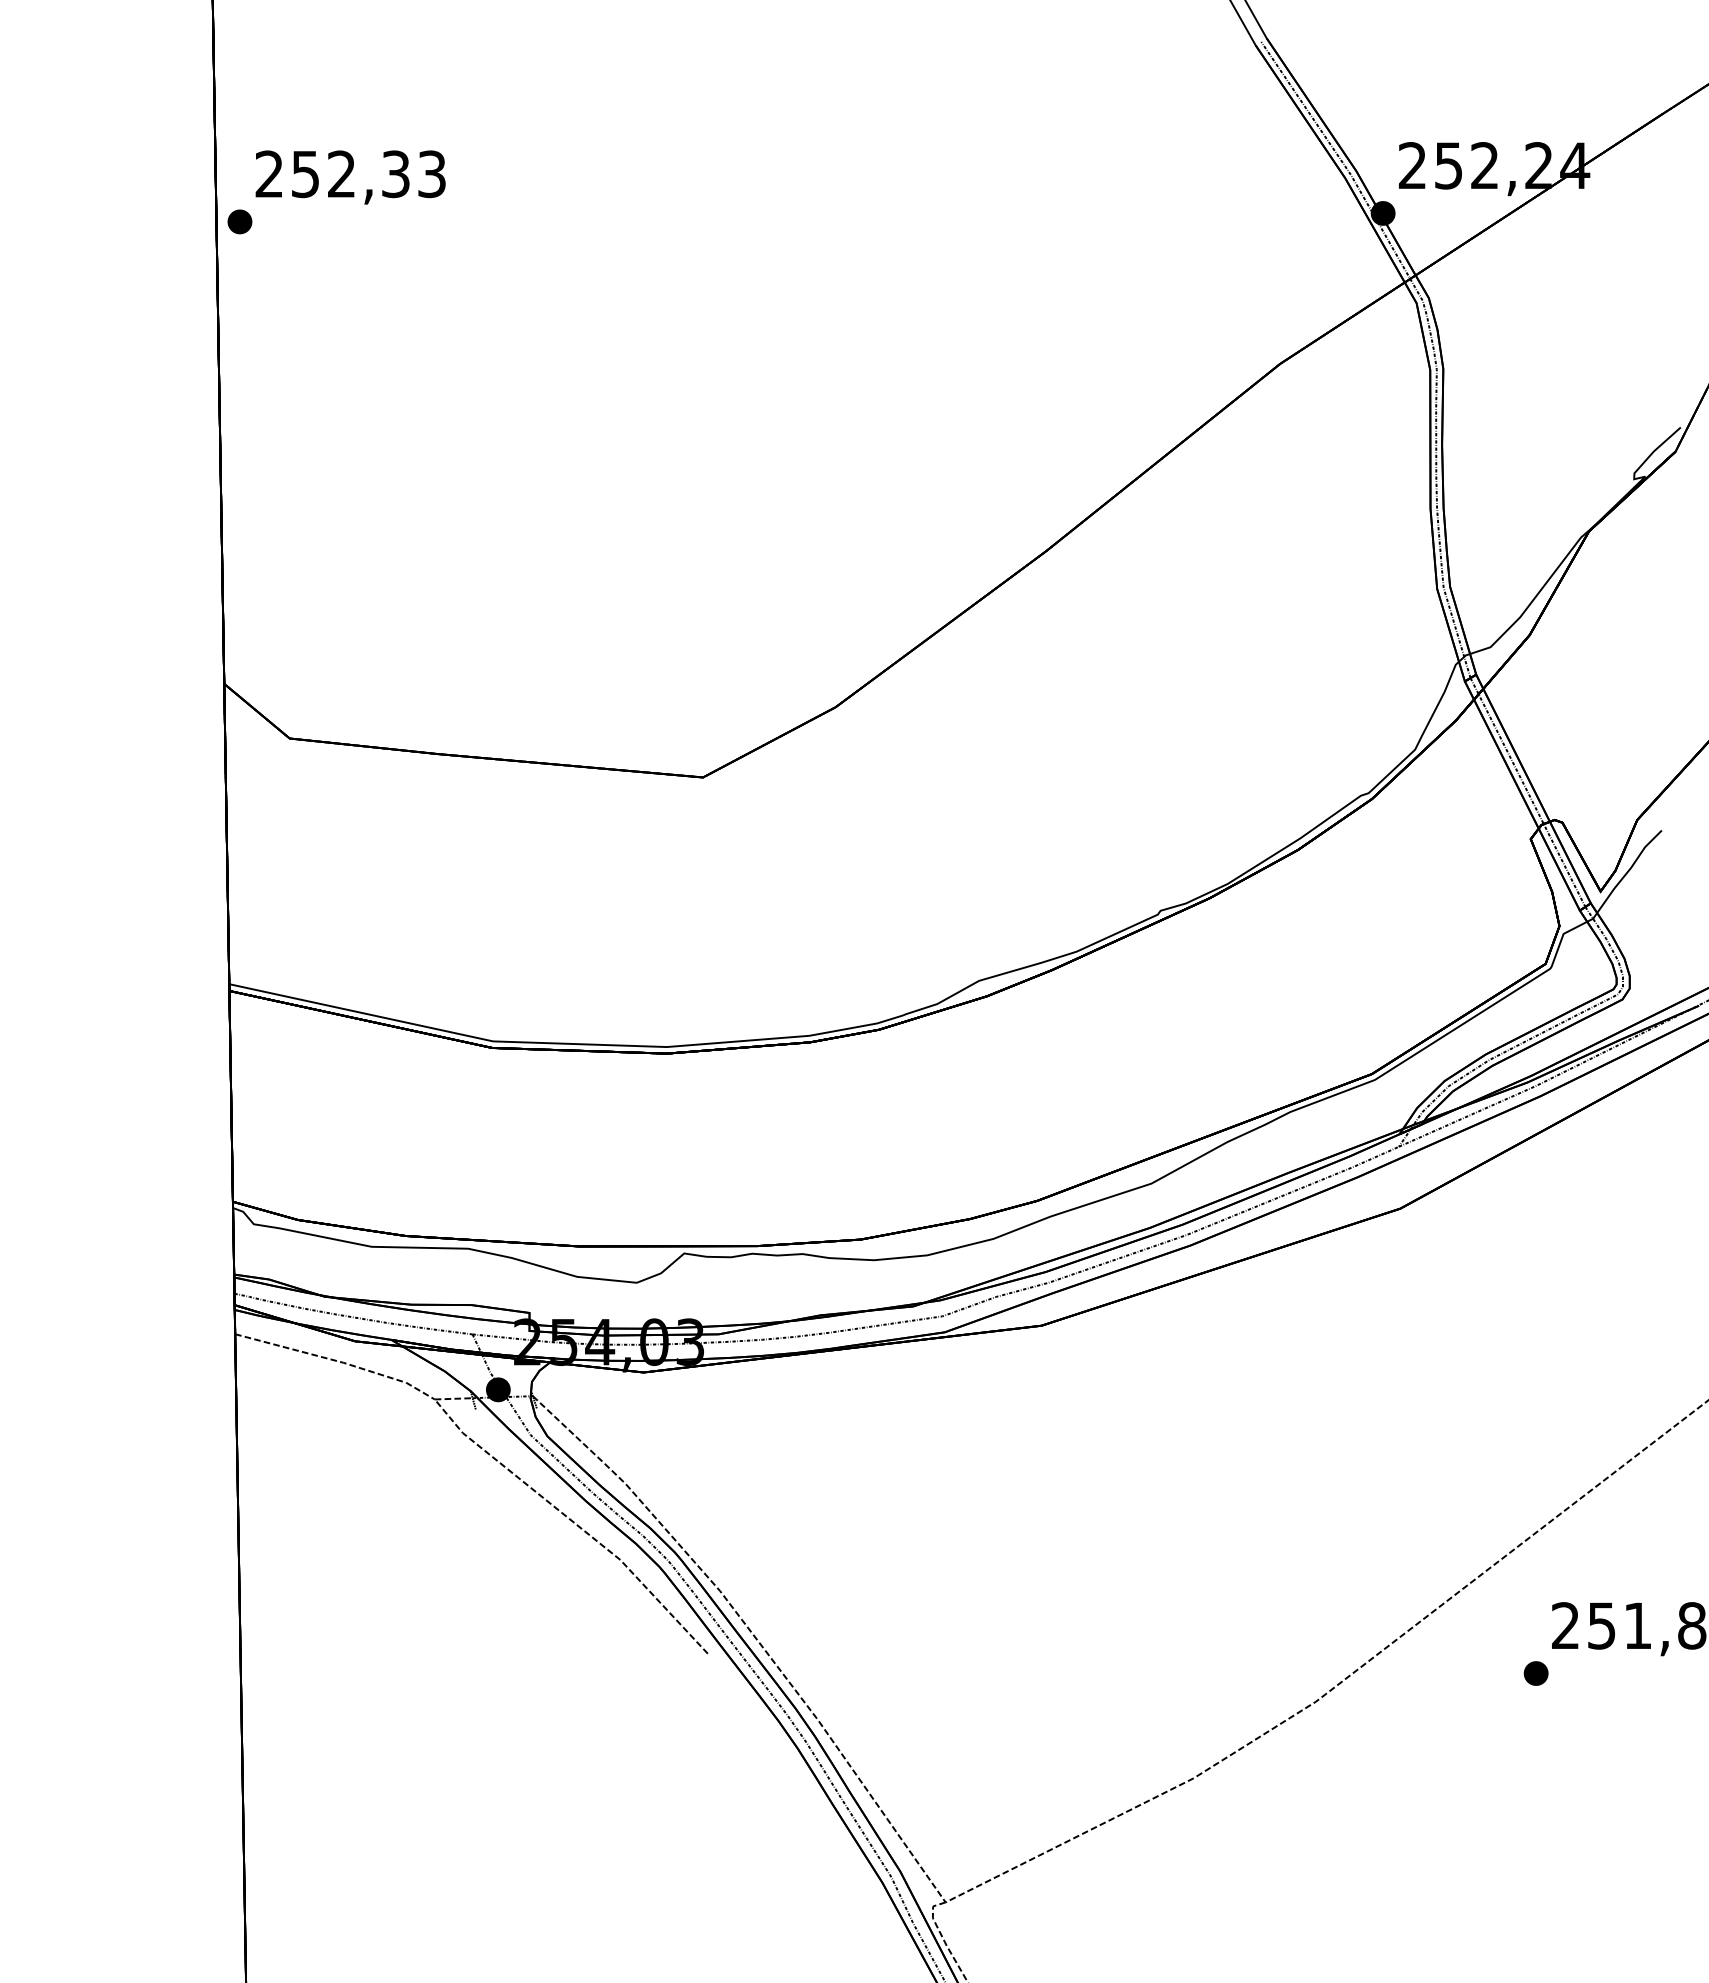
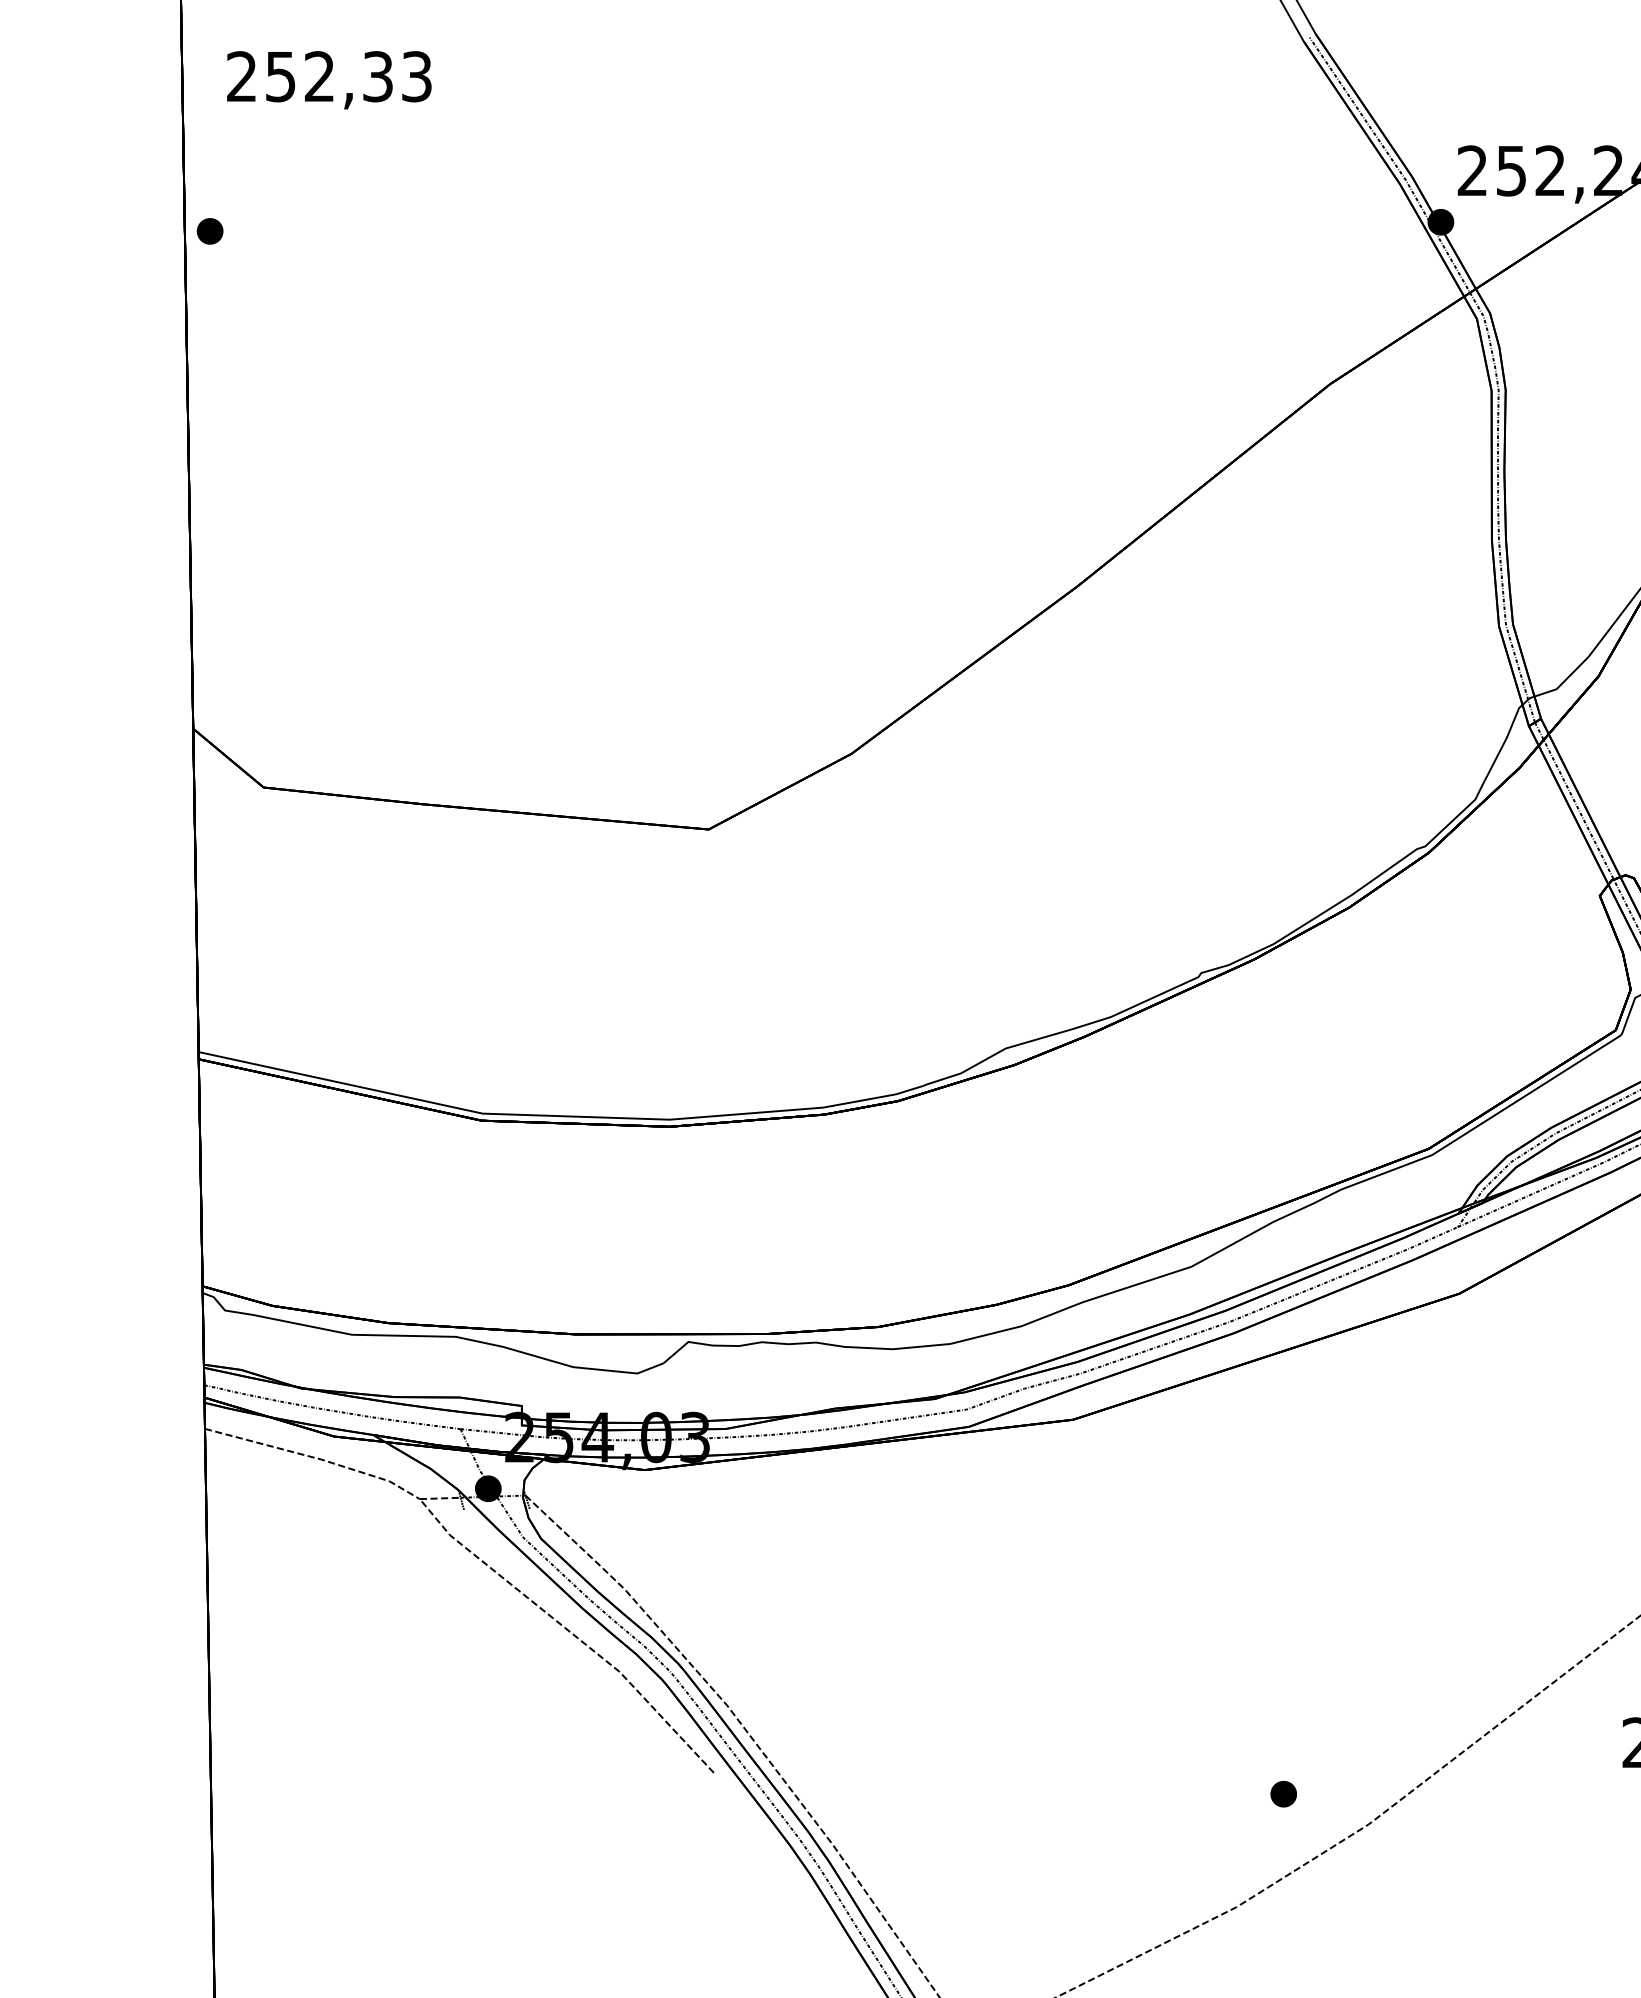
text: (350, 177) -> (329, 80), moved
part: (1535, 1673) -> (1283, 1794), moved

